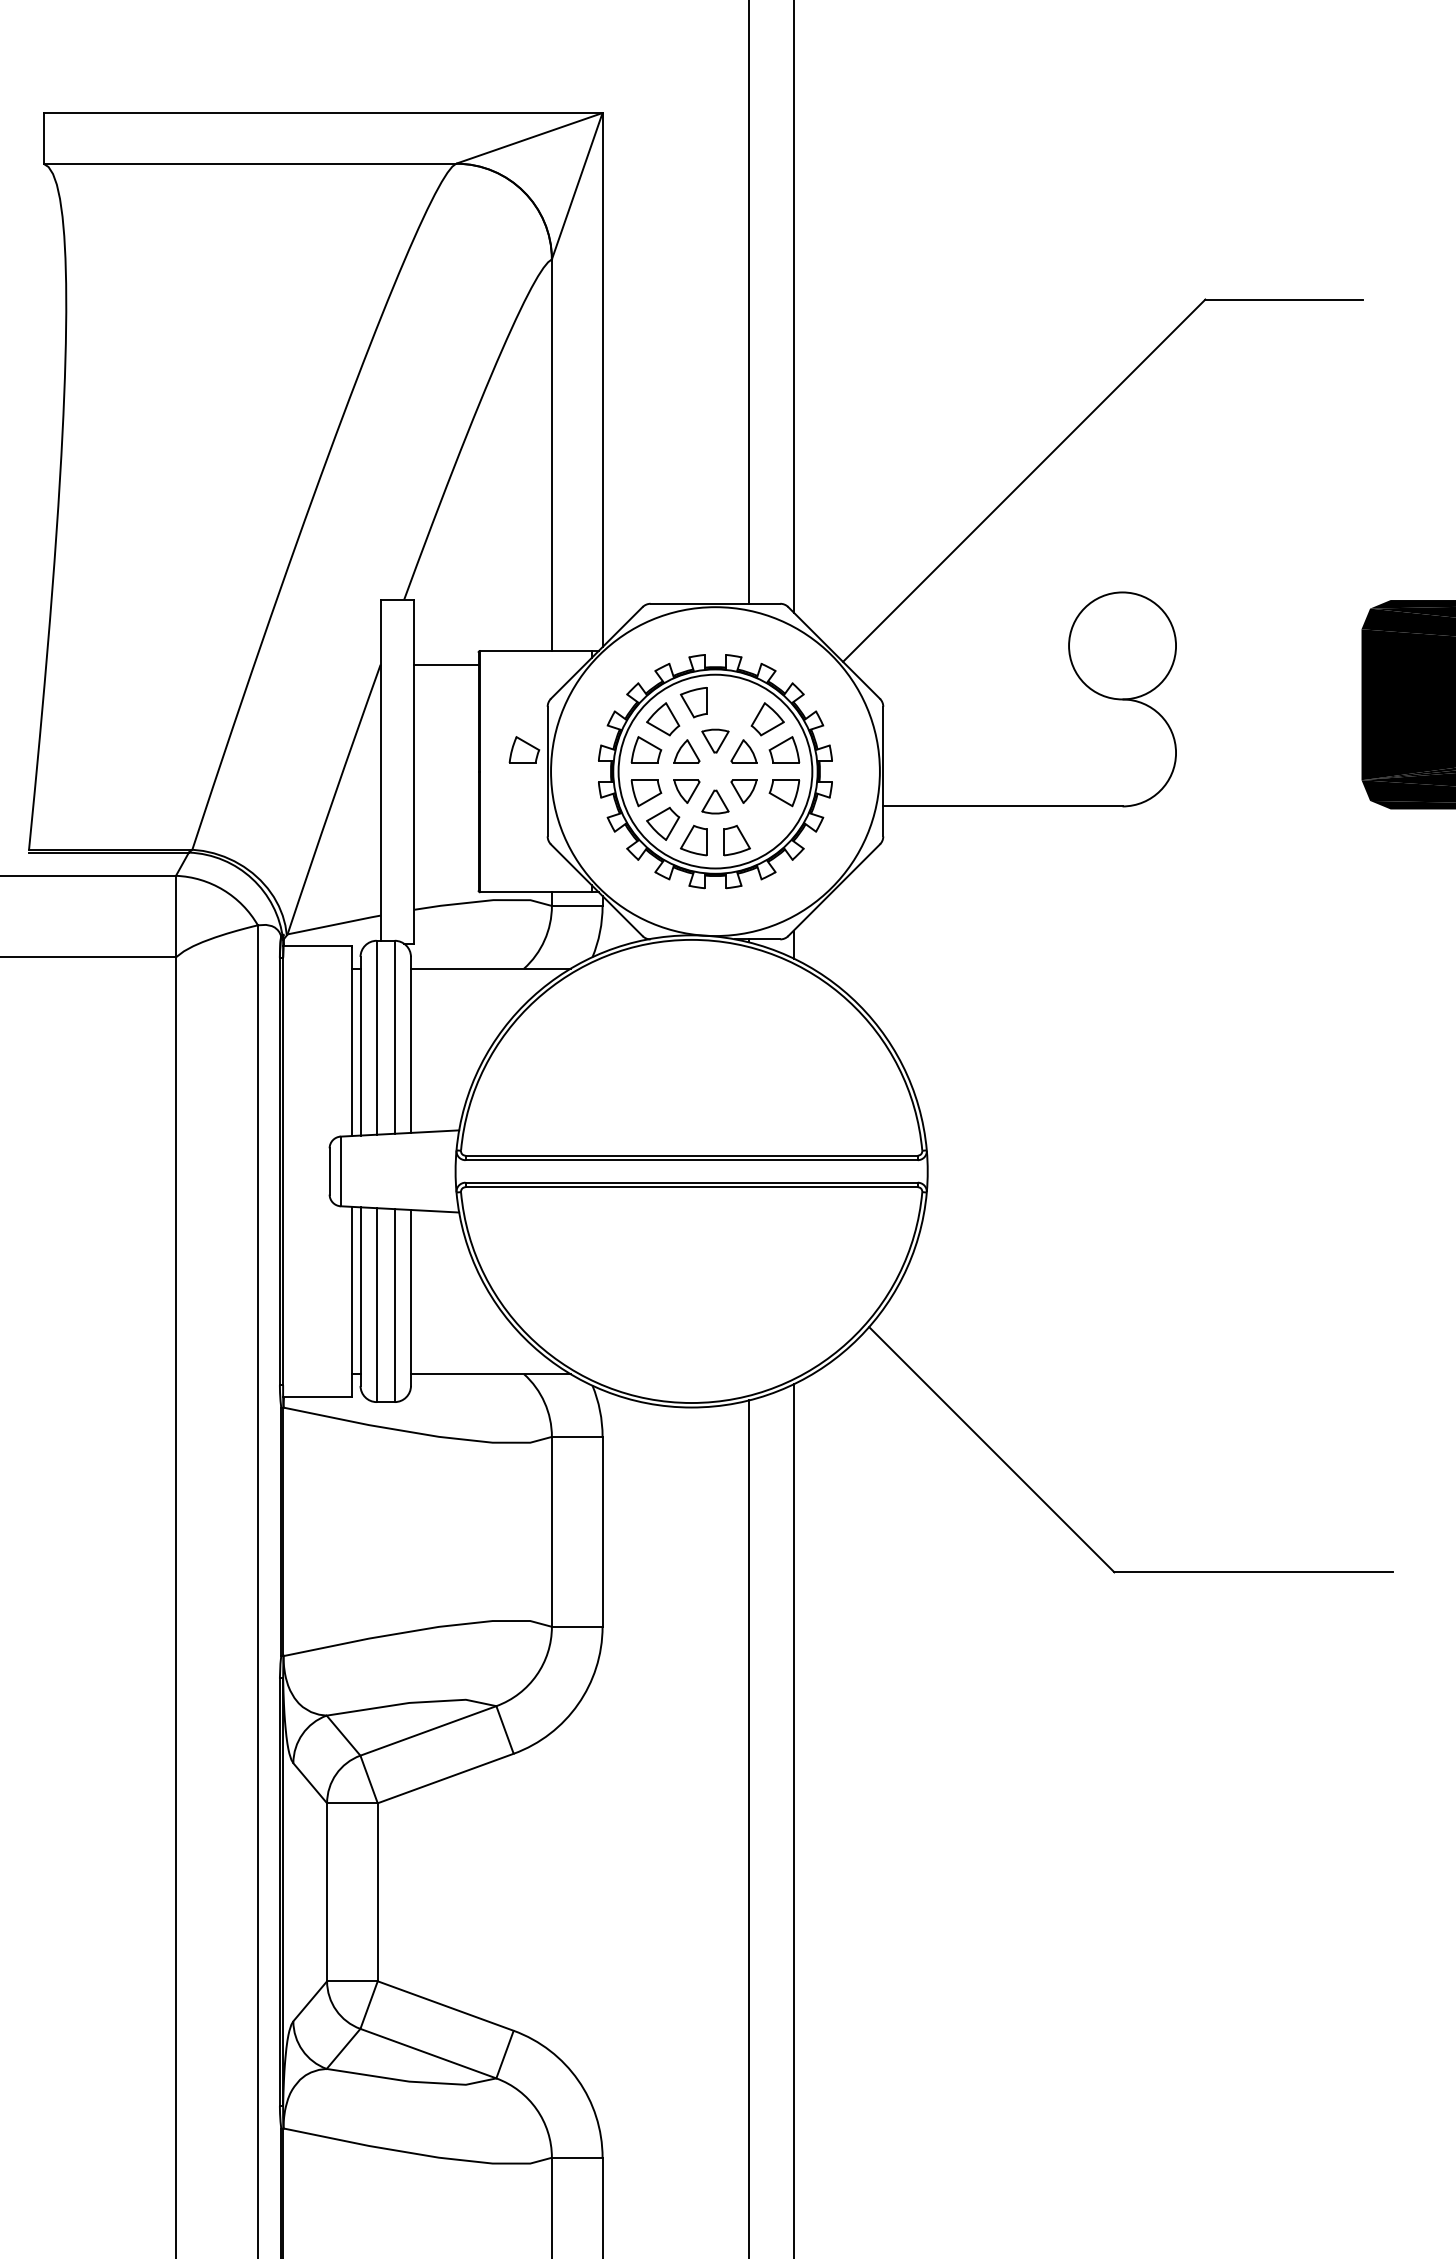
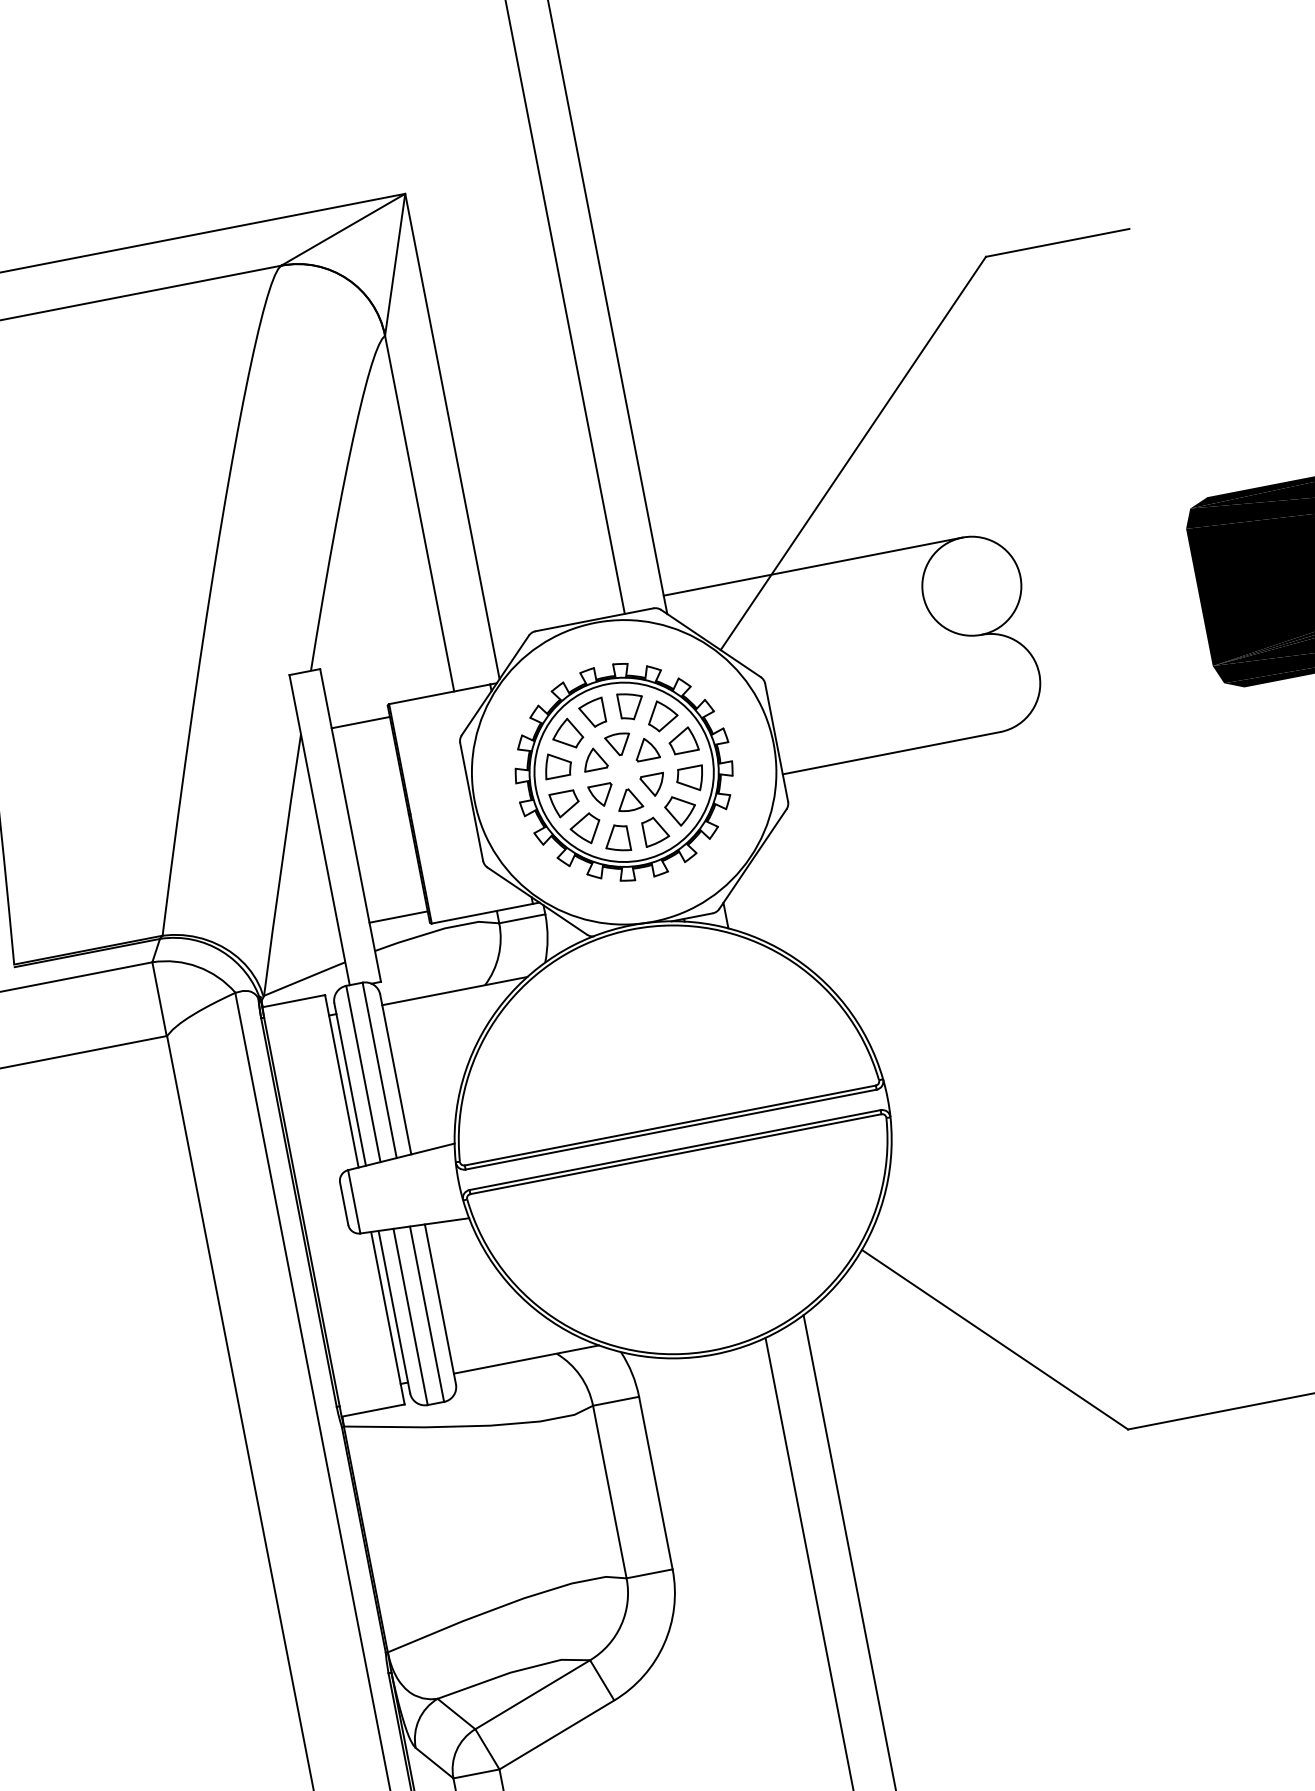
line: (957, 592) -> (812, 566), added
part: (736, 702) -> (631, 705), added
part: (524, 749) -> (446, 785), removed
part: (767, 823) -> (680, 810), added
line: (446, 878) -> (398, 916), added

